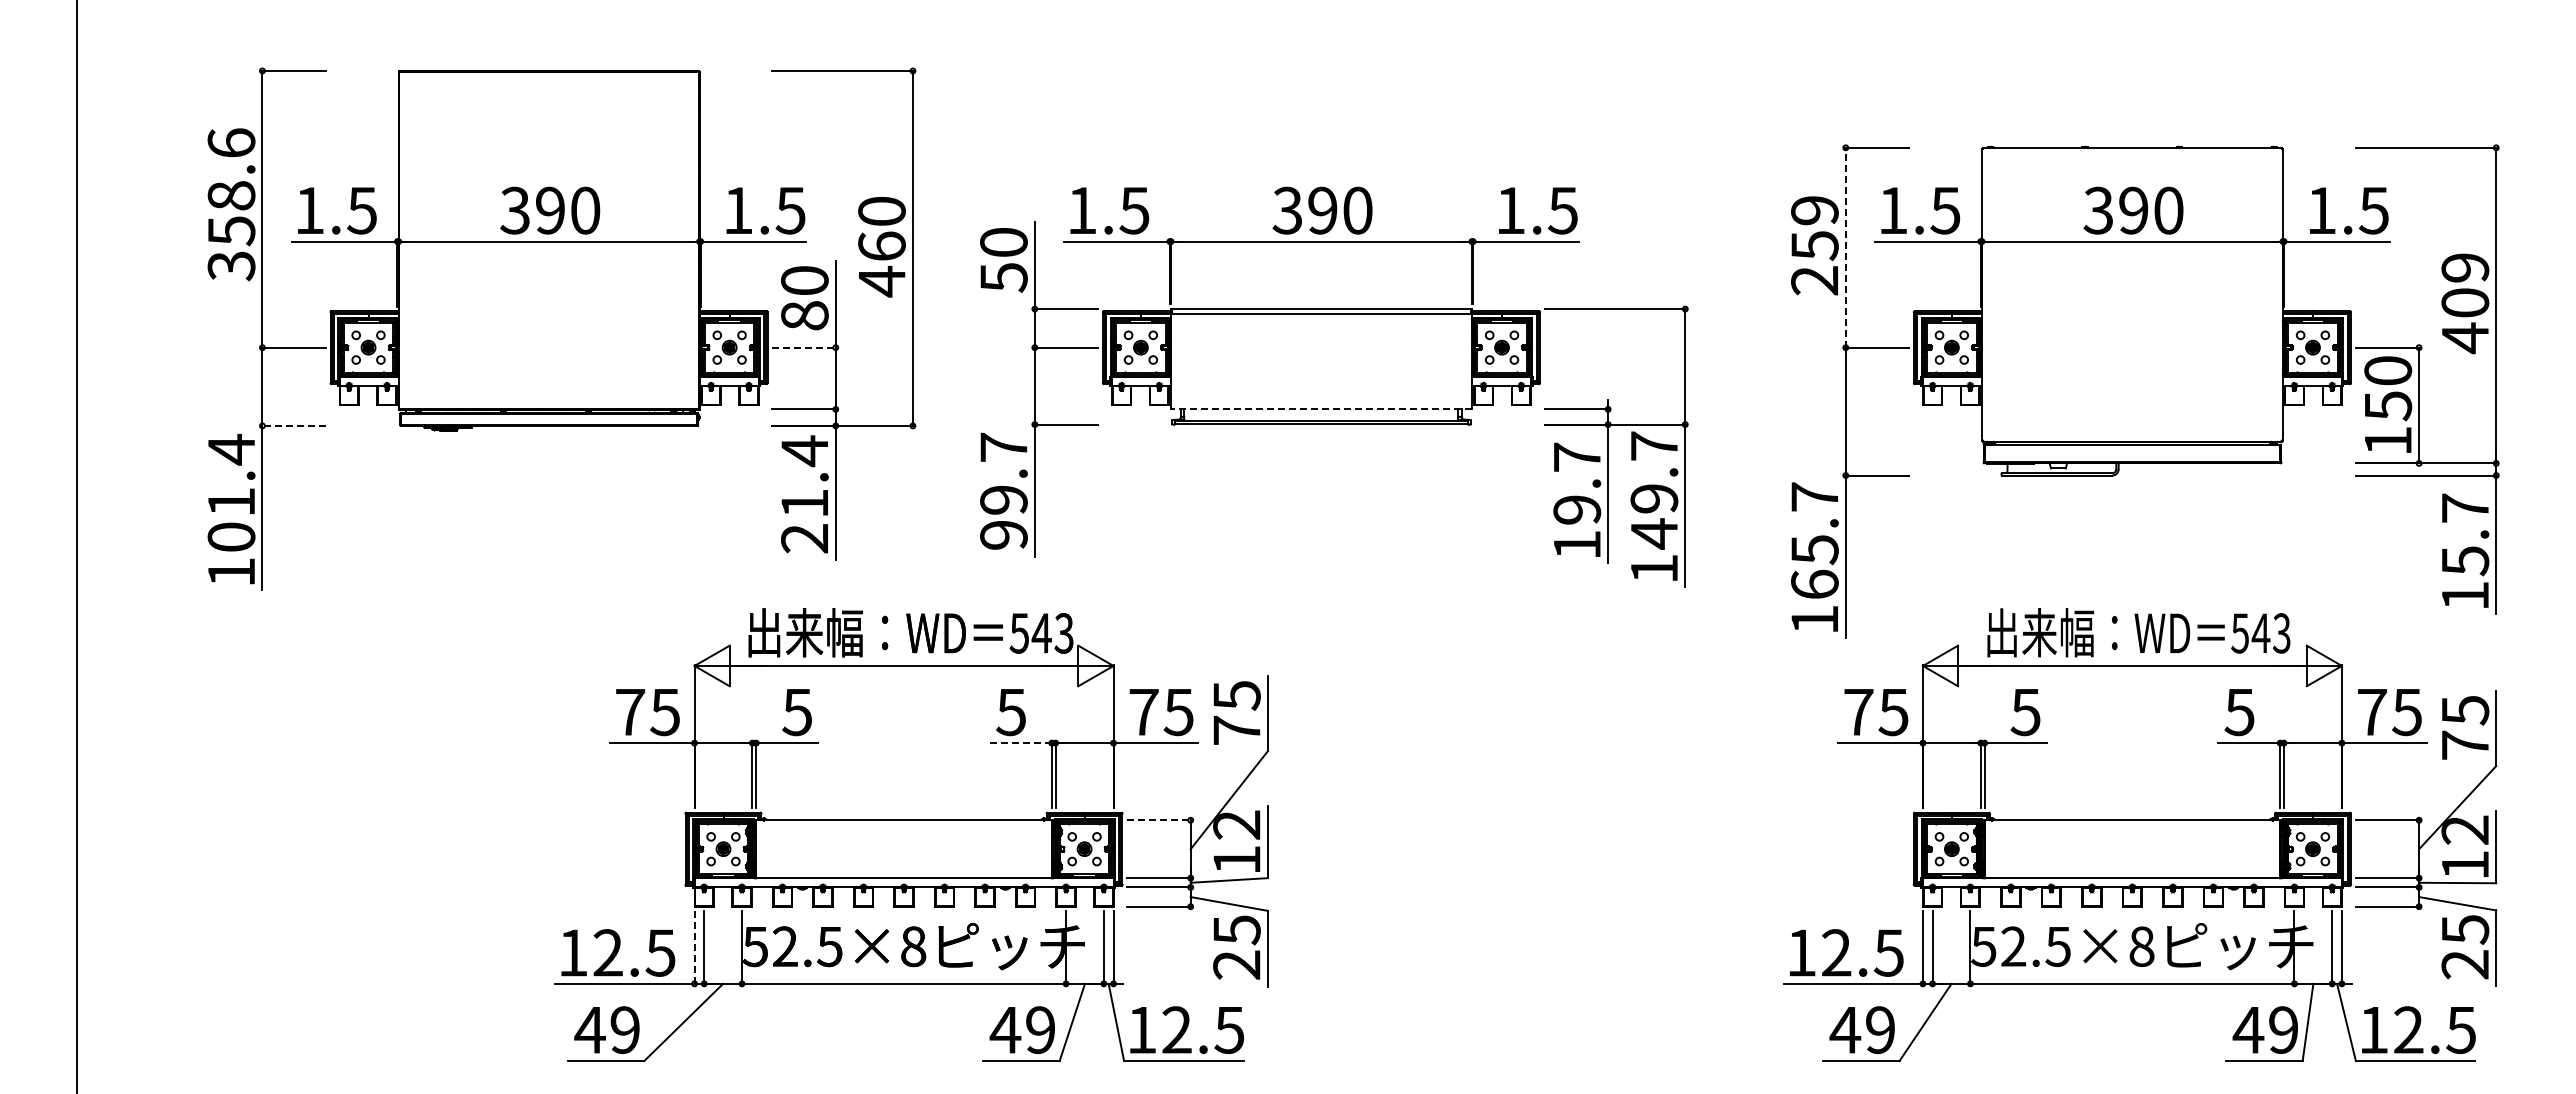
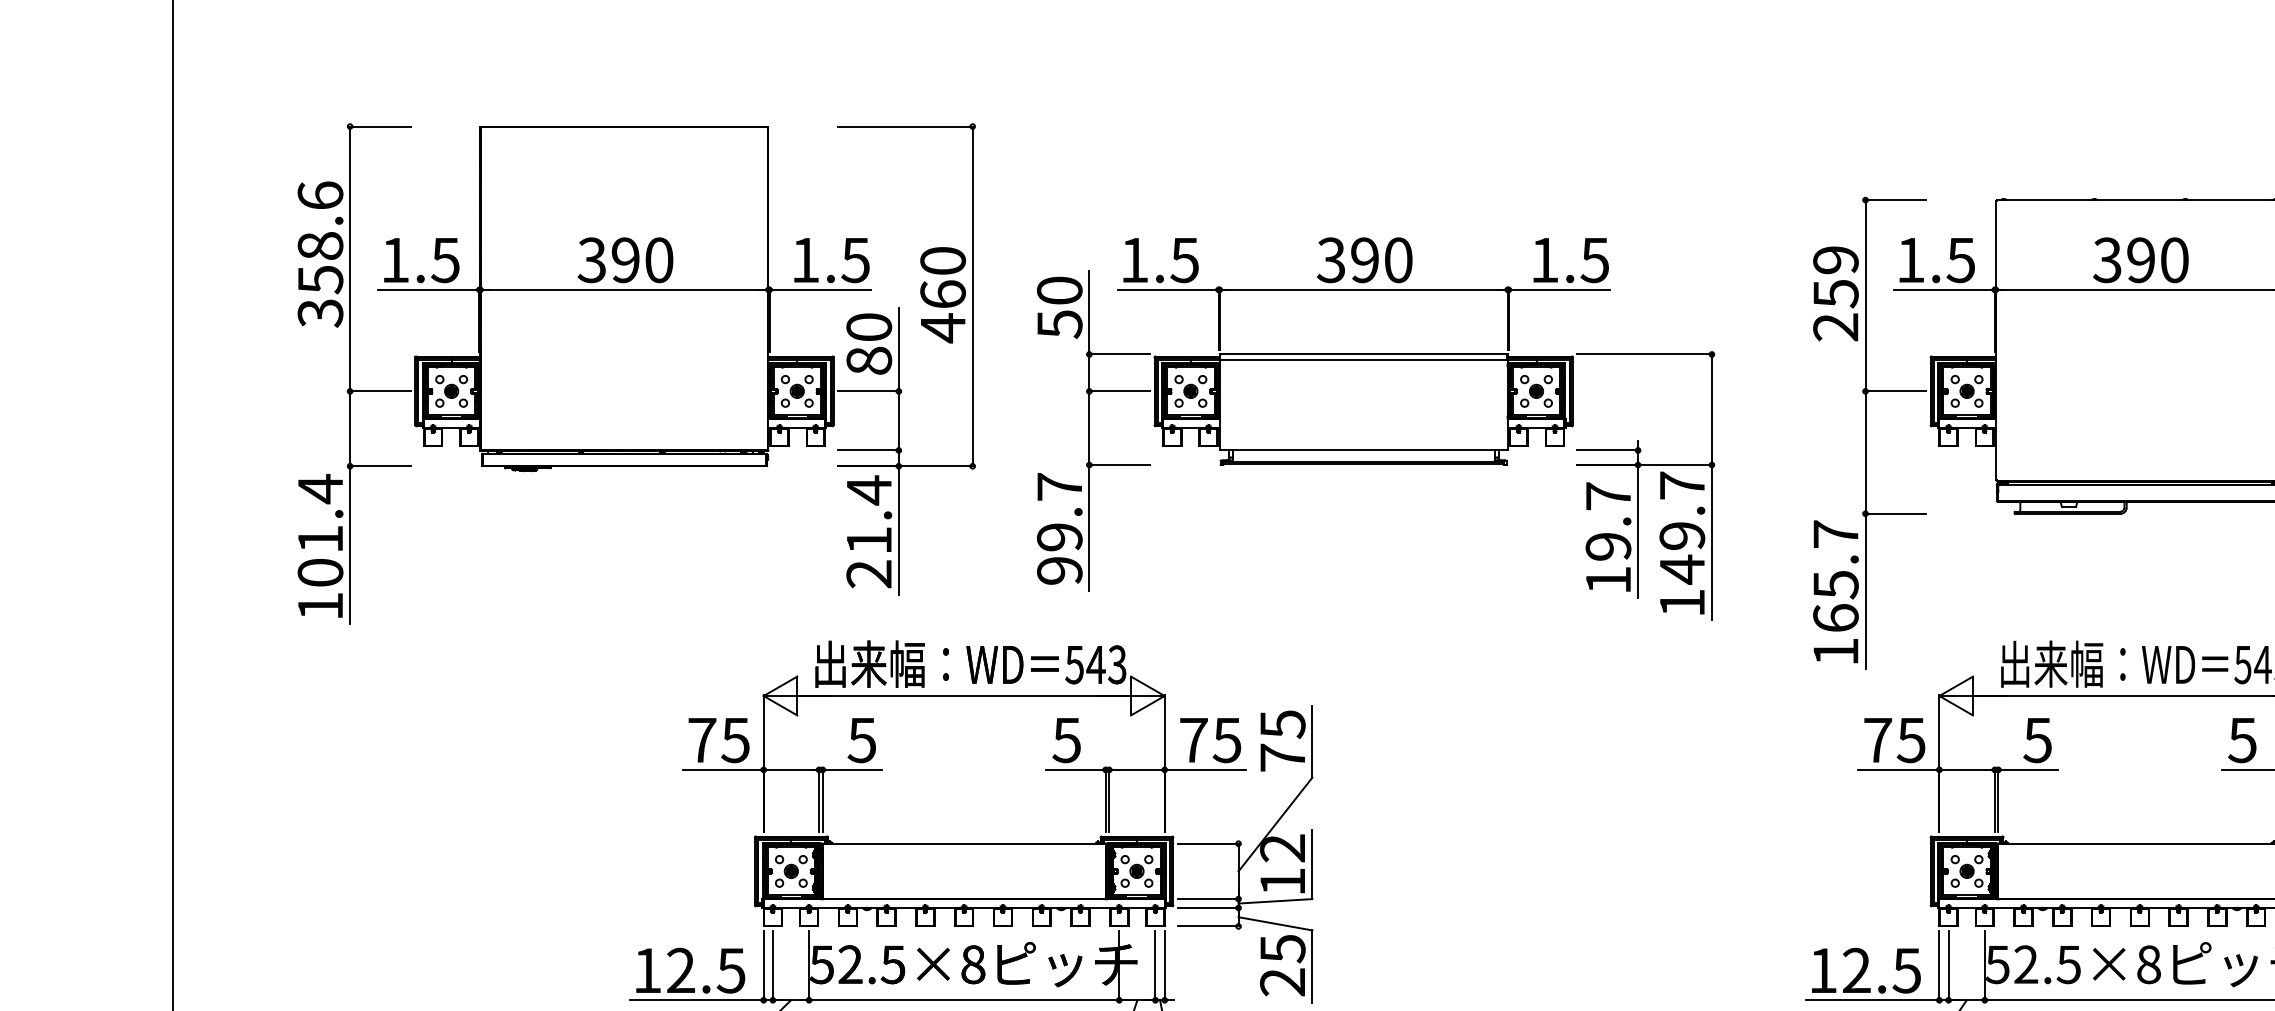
line: (1845, 247) -> (1865, 295), dashed -> solid
line: (804, 347) -> (868, 391), dashed -> solid
line: (1320, 409) -> (1362, 450), dashed -> solid
line: (293, 425) -> (379, 465), dashed -> solid
line: (1020, 743) -> (1075, 770), dashed -> solid
line: (1159, 820) -> (1208, 843), dashed -> solid
line: (694, 947) -> (763, 965), dashed -> solid

